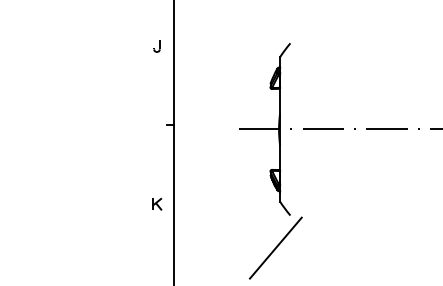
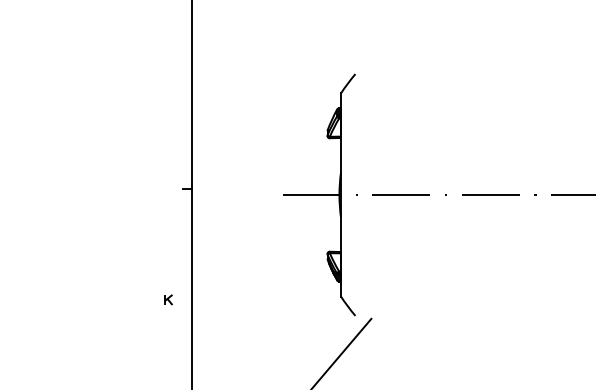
part: (156, 46) -> (167, 78), removed
part: (157, 203) -> (168, 298), size x0.6

